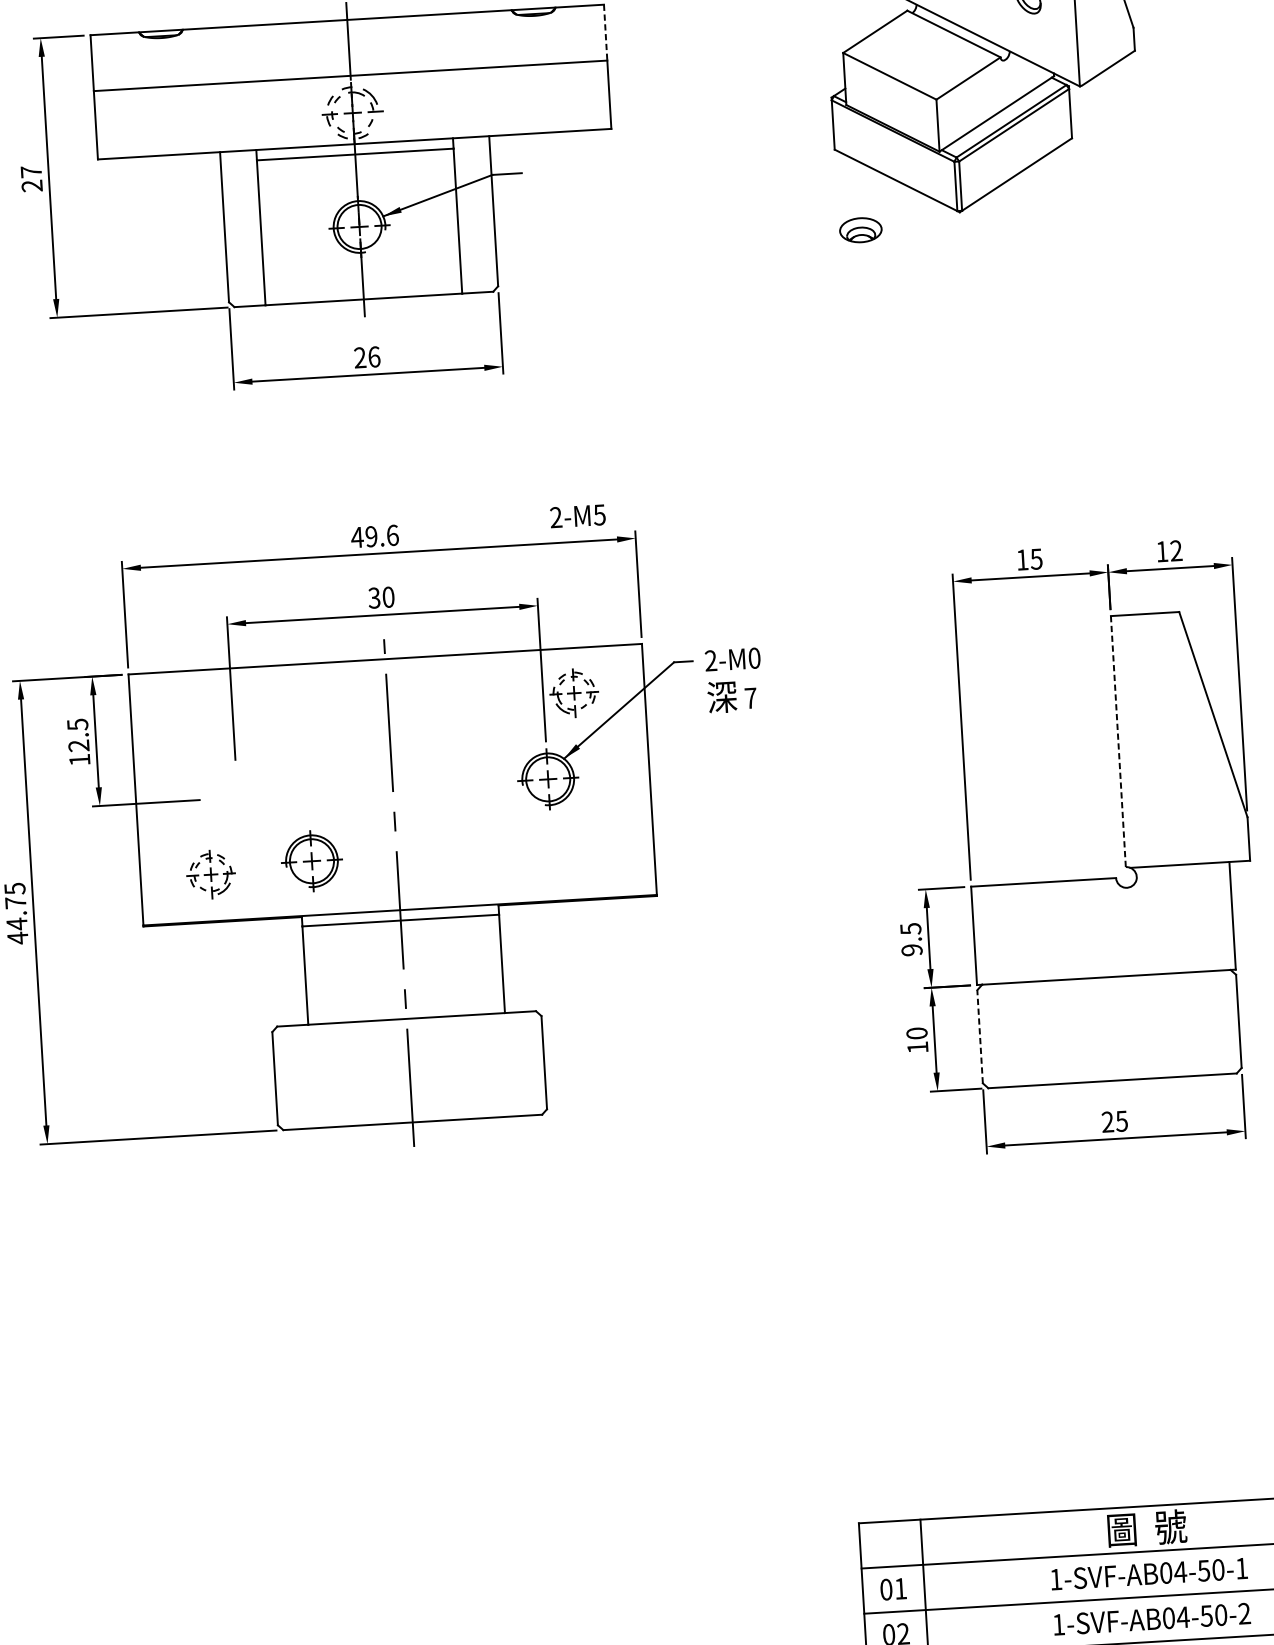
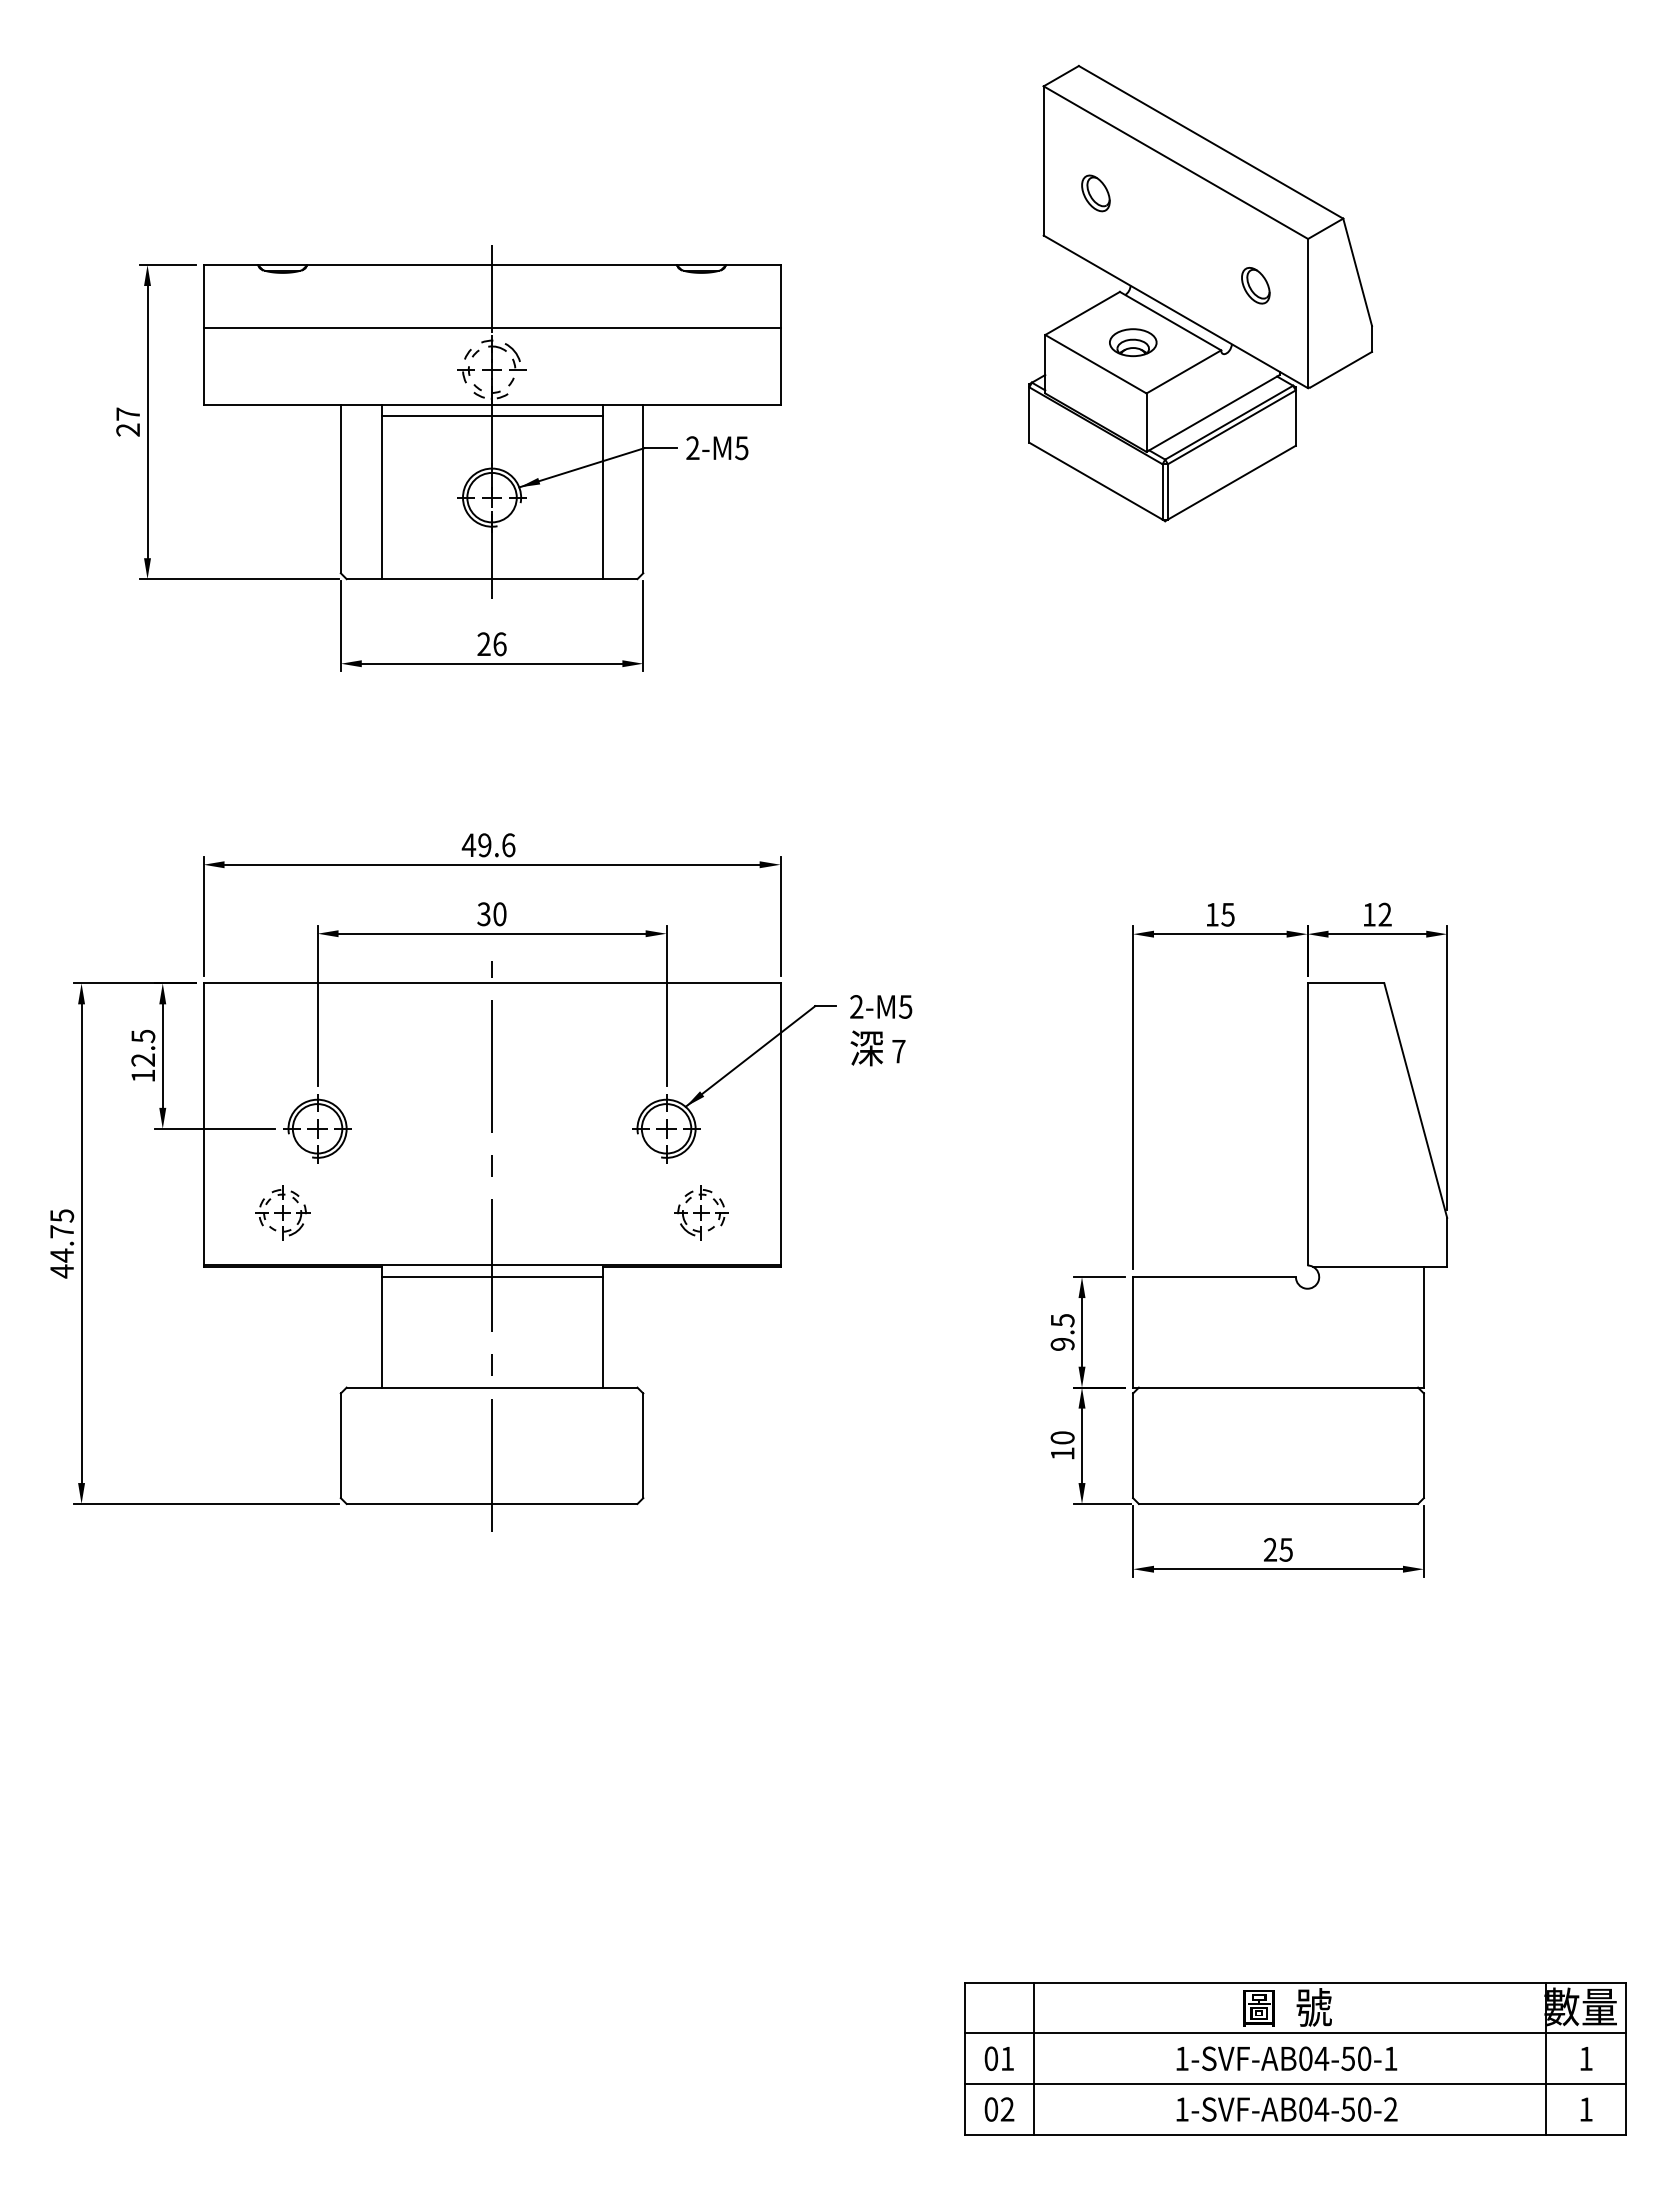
line: (605, 32) -> (780, 296), dashed -> solid
part: (861, 230) -> (1133, 342), moved
text: (578, 516) -> (717, 448), moved
text: (754, 657) -> (905, 1006), 2-M0 -> 2-M5
part: (574, 692) -> (701, 1212), moved
line: (1118, 741) -> (1307, 1124), dashed -> solid
part: (311, 860) -> (317, 1128), moved
line: (980, 1036) -> (1133, 1445), dashed -> solid

